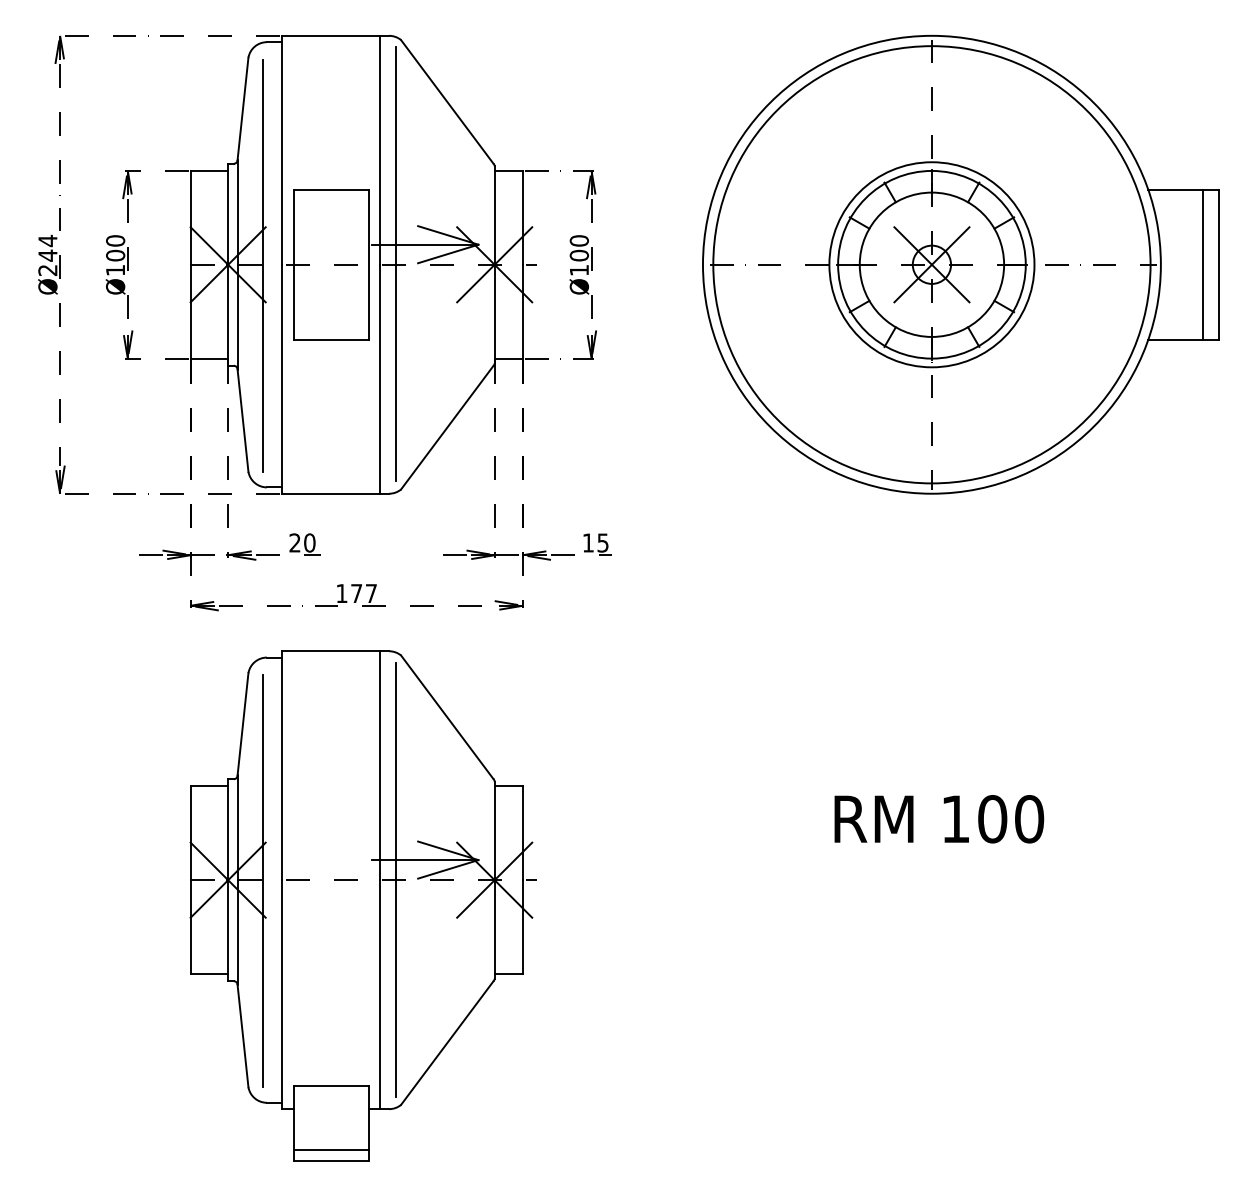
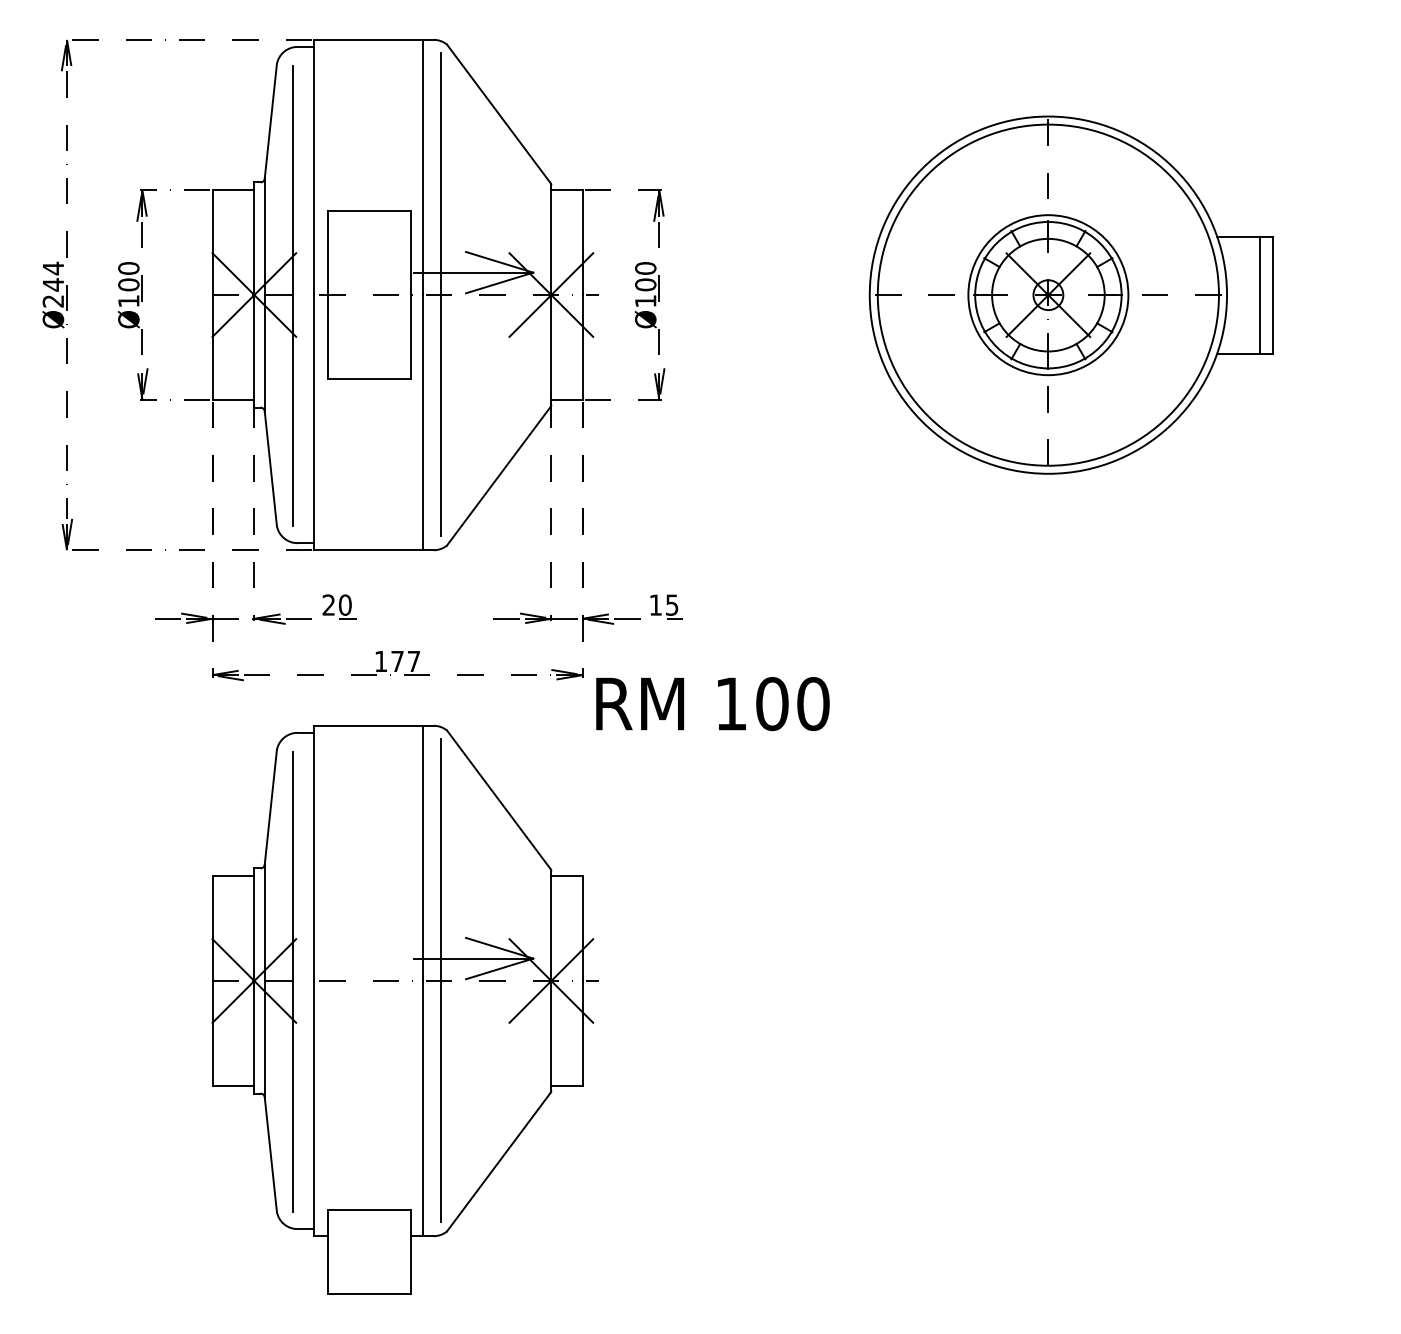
part: (960, 265) -> (1070, 295), size x0.7
text: (938, 819) -> (712, 704), moved
line: (331, 1149) -> (369, 1281), removed

